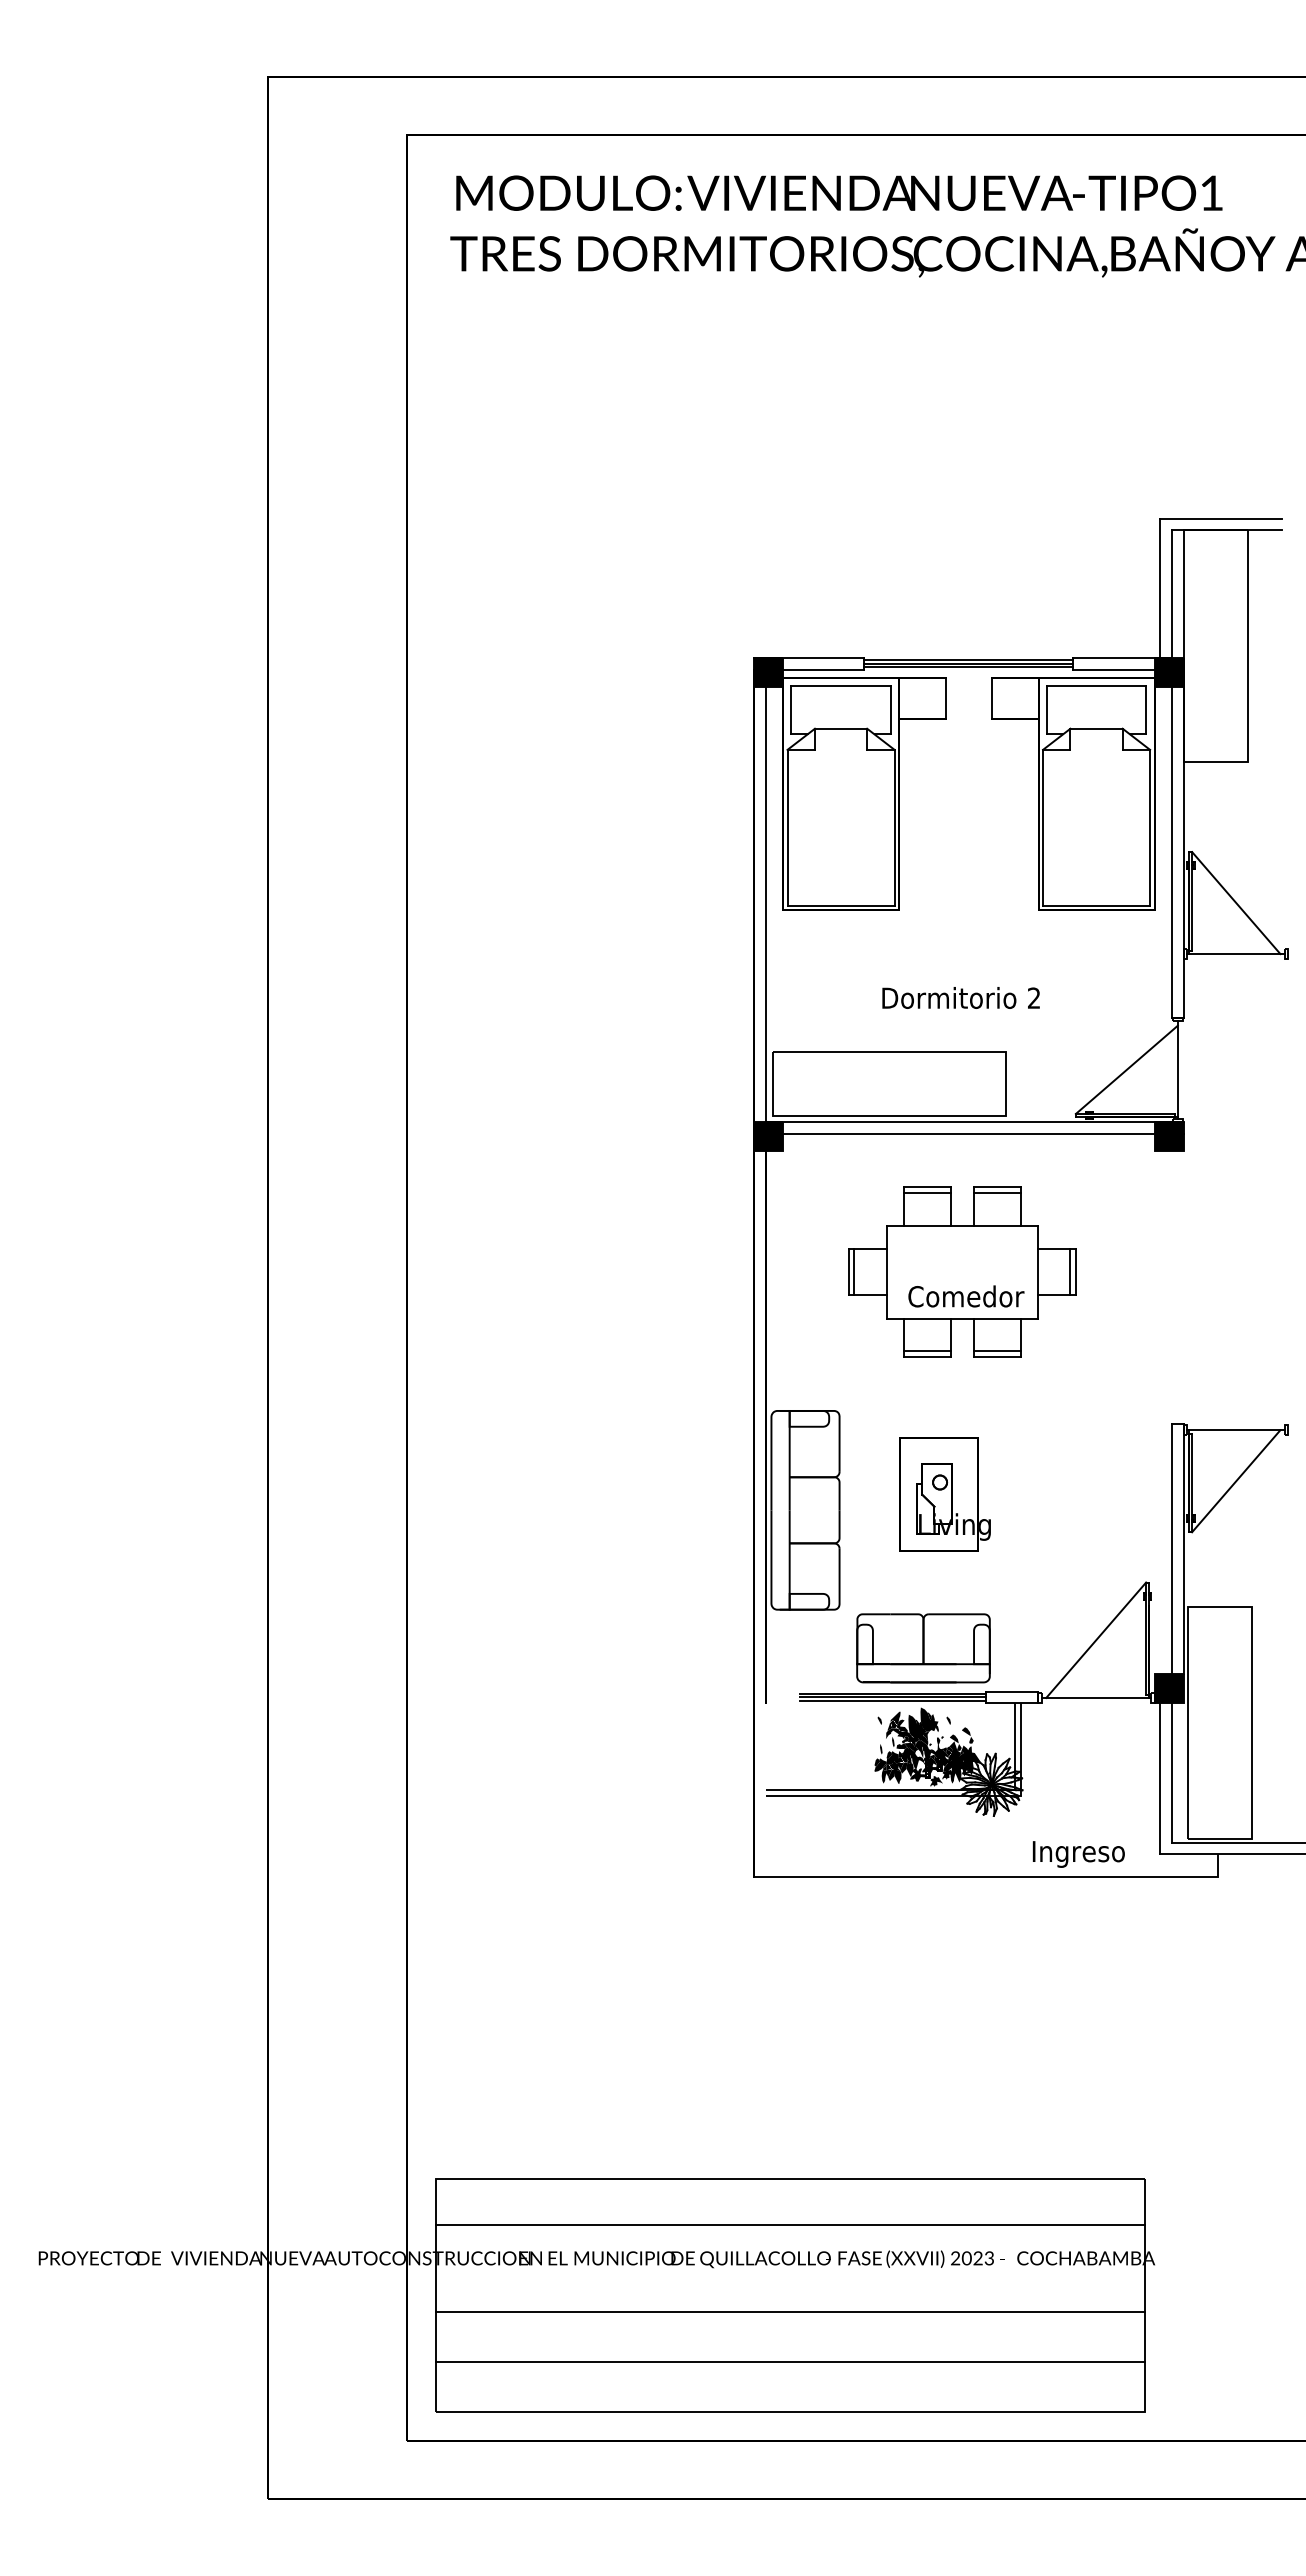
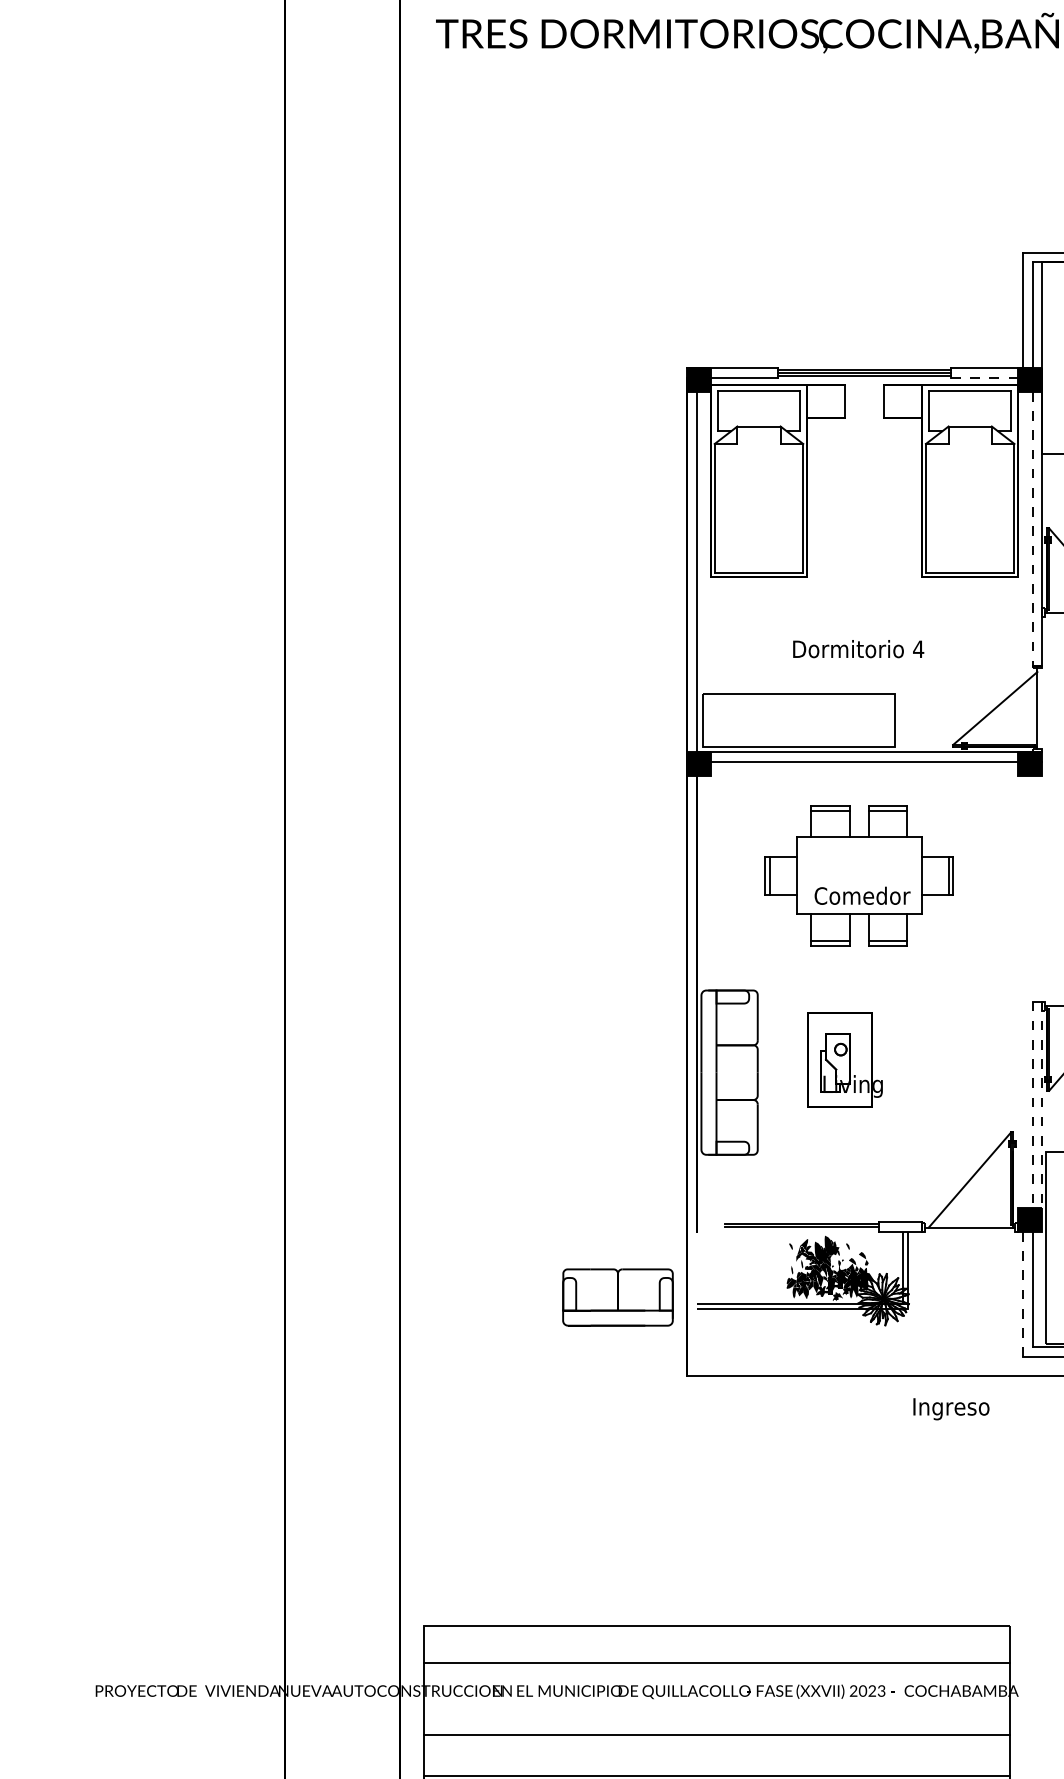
line: (1113, 669) -> (984, 377), solid -> dashed
line: (1172, 852) -> (1032, 528), solid -> dashed
text: (1033, 997) -> (918, 648), 2 -> 4
line: (1172, 1549) -> (1032, 1105), solid -> dashed
line: (1183, 1549) -> (1042, 1105), solid -> dashed
part: (923, 1648) -> (617, 1297), moved
line: (893, 1700) -> (802, 1229), removed
line: (1160, 1779) -> (1023, 1295), solid -> dashed
text: (1078, 1854) -> (951, 1409), moved

